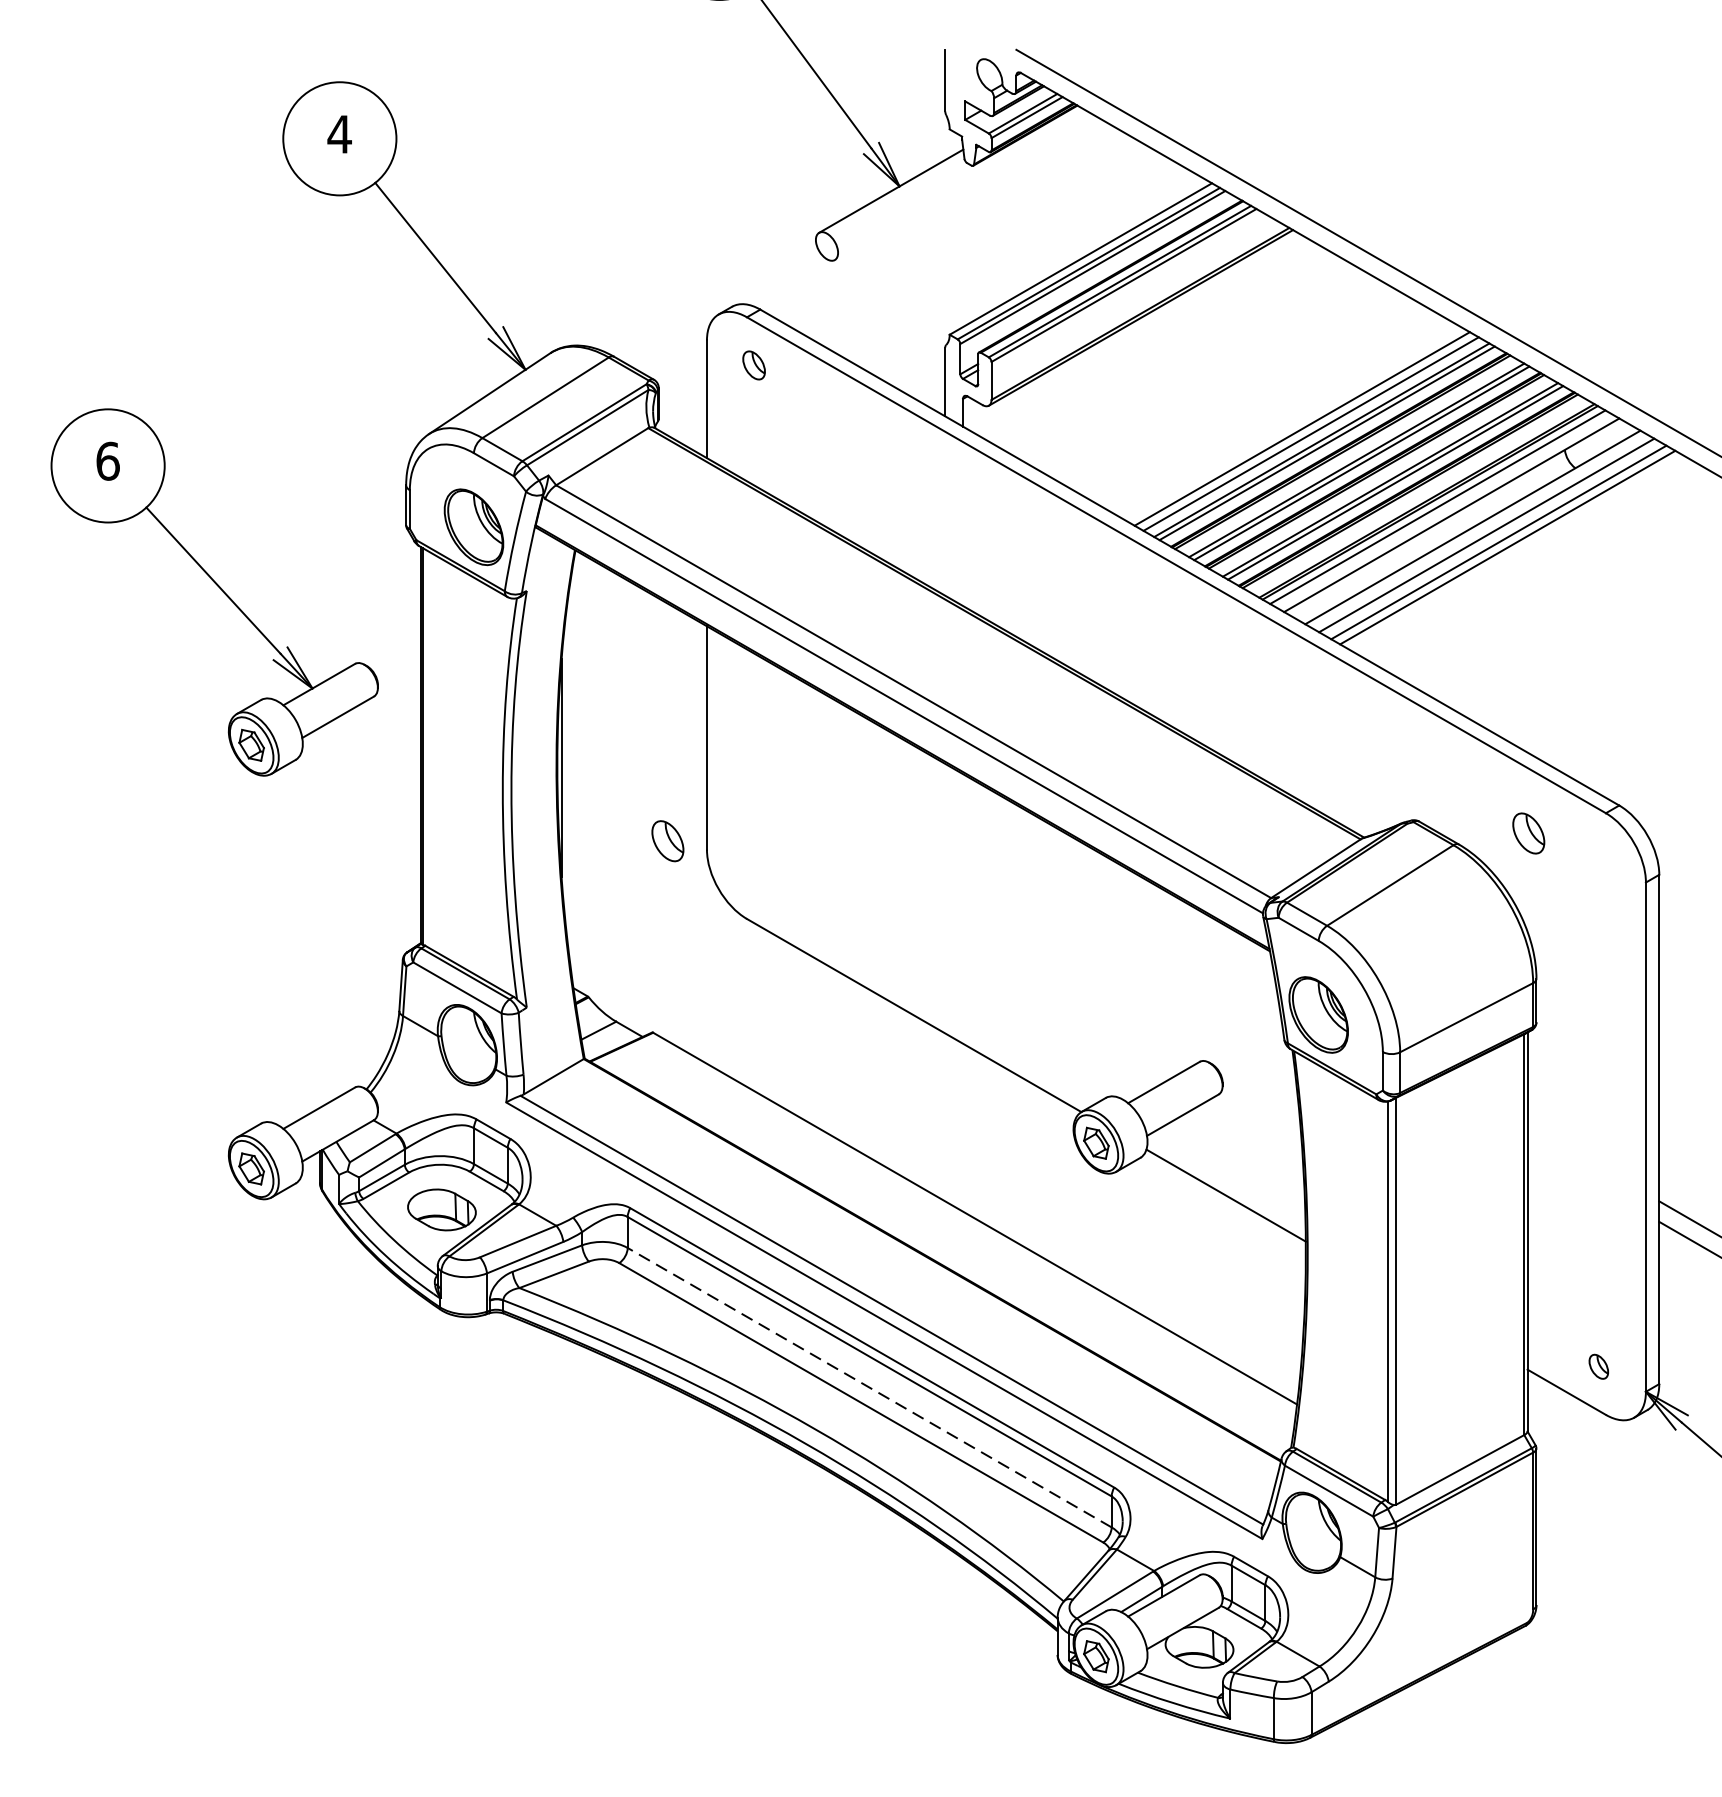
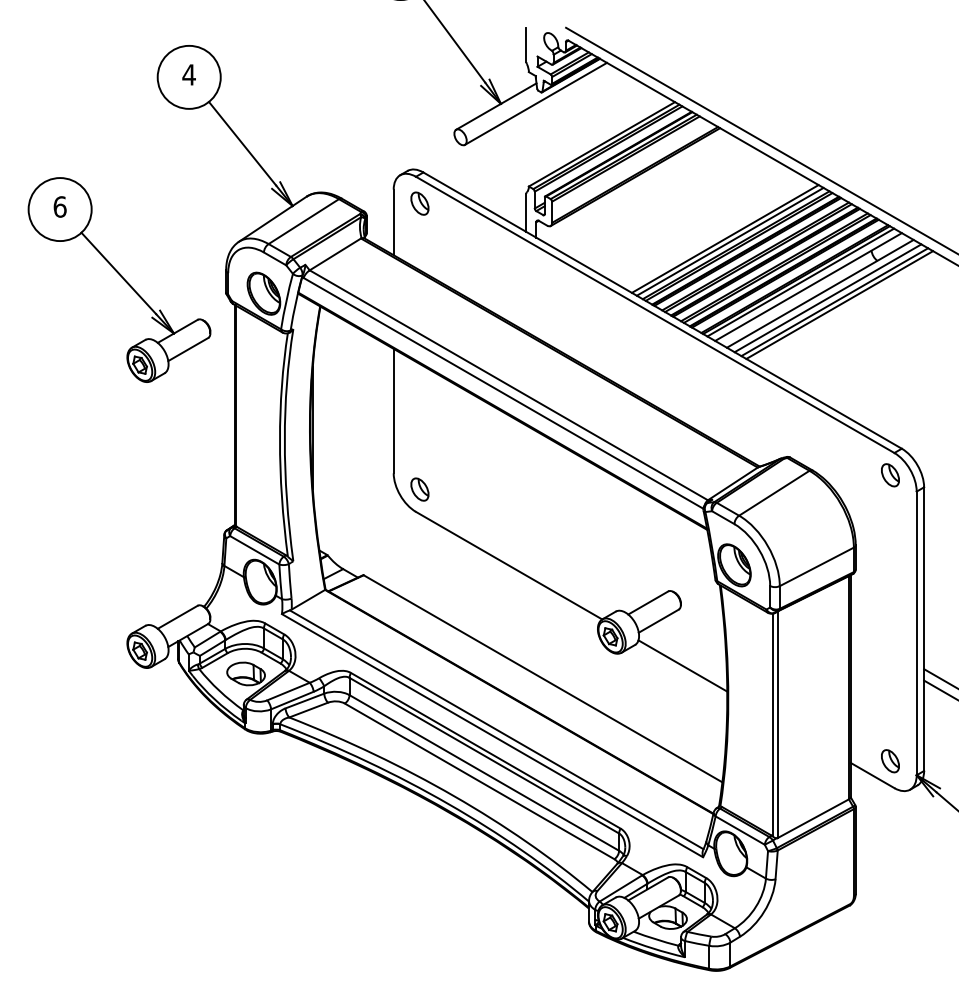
line: (961, 185) -> (535, 103), added
part: (753, 365) -> (419, 203), size x1.43
part: (214, 591) -> (119, 279), moved
part: (1528, 833) -> (890, 475), moved
part: (667, 841) -> (419, 489), moved
part: (1598, 1367) -> (890, 761), size x1.67
line: (869, 1386) -> (484, 772), dashed -> solid

